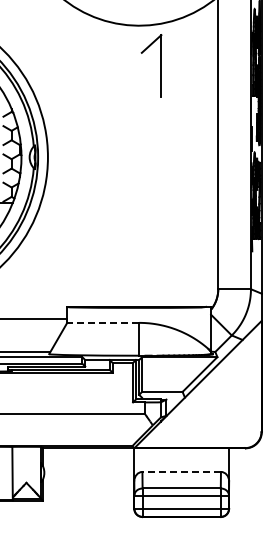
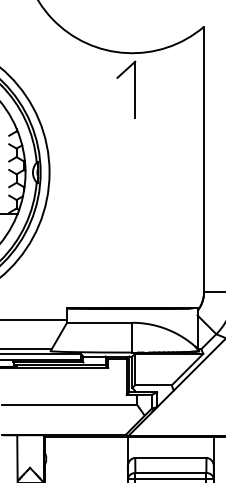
part: (160, 65) -> (134, 89), moved
line: (103, 322) -> (99, 322), dashed -> solid
line: (181, 471) -> (170, 457), dashed -> solid

